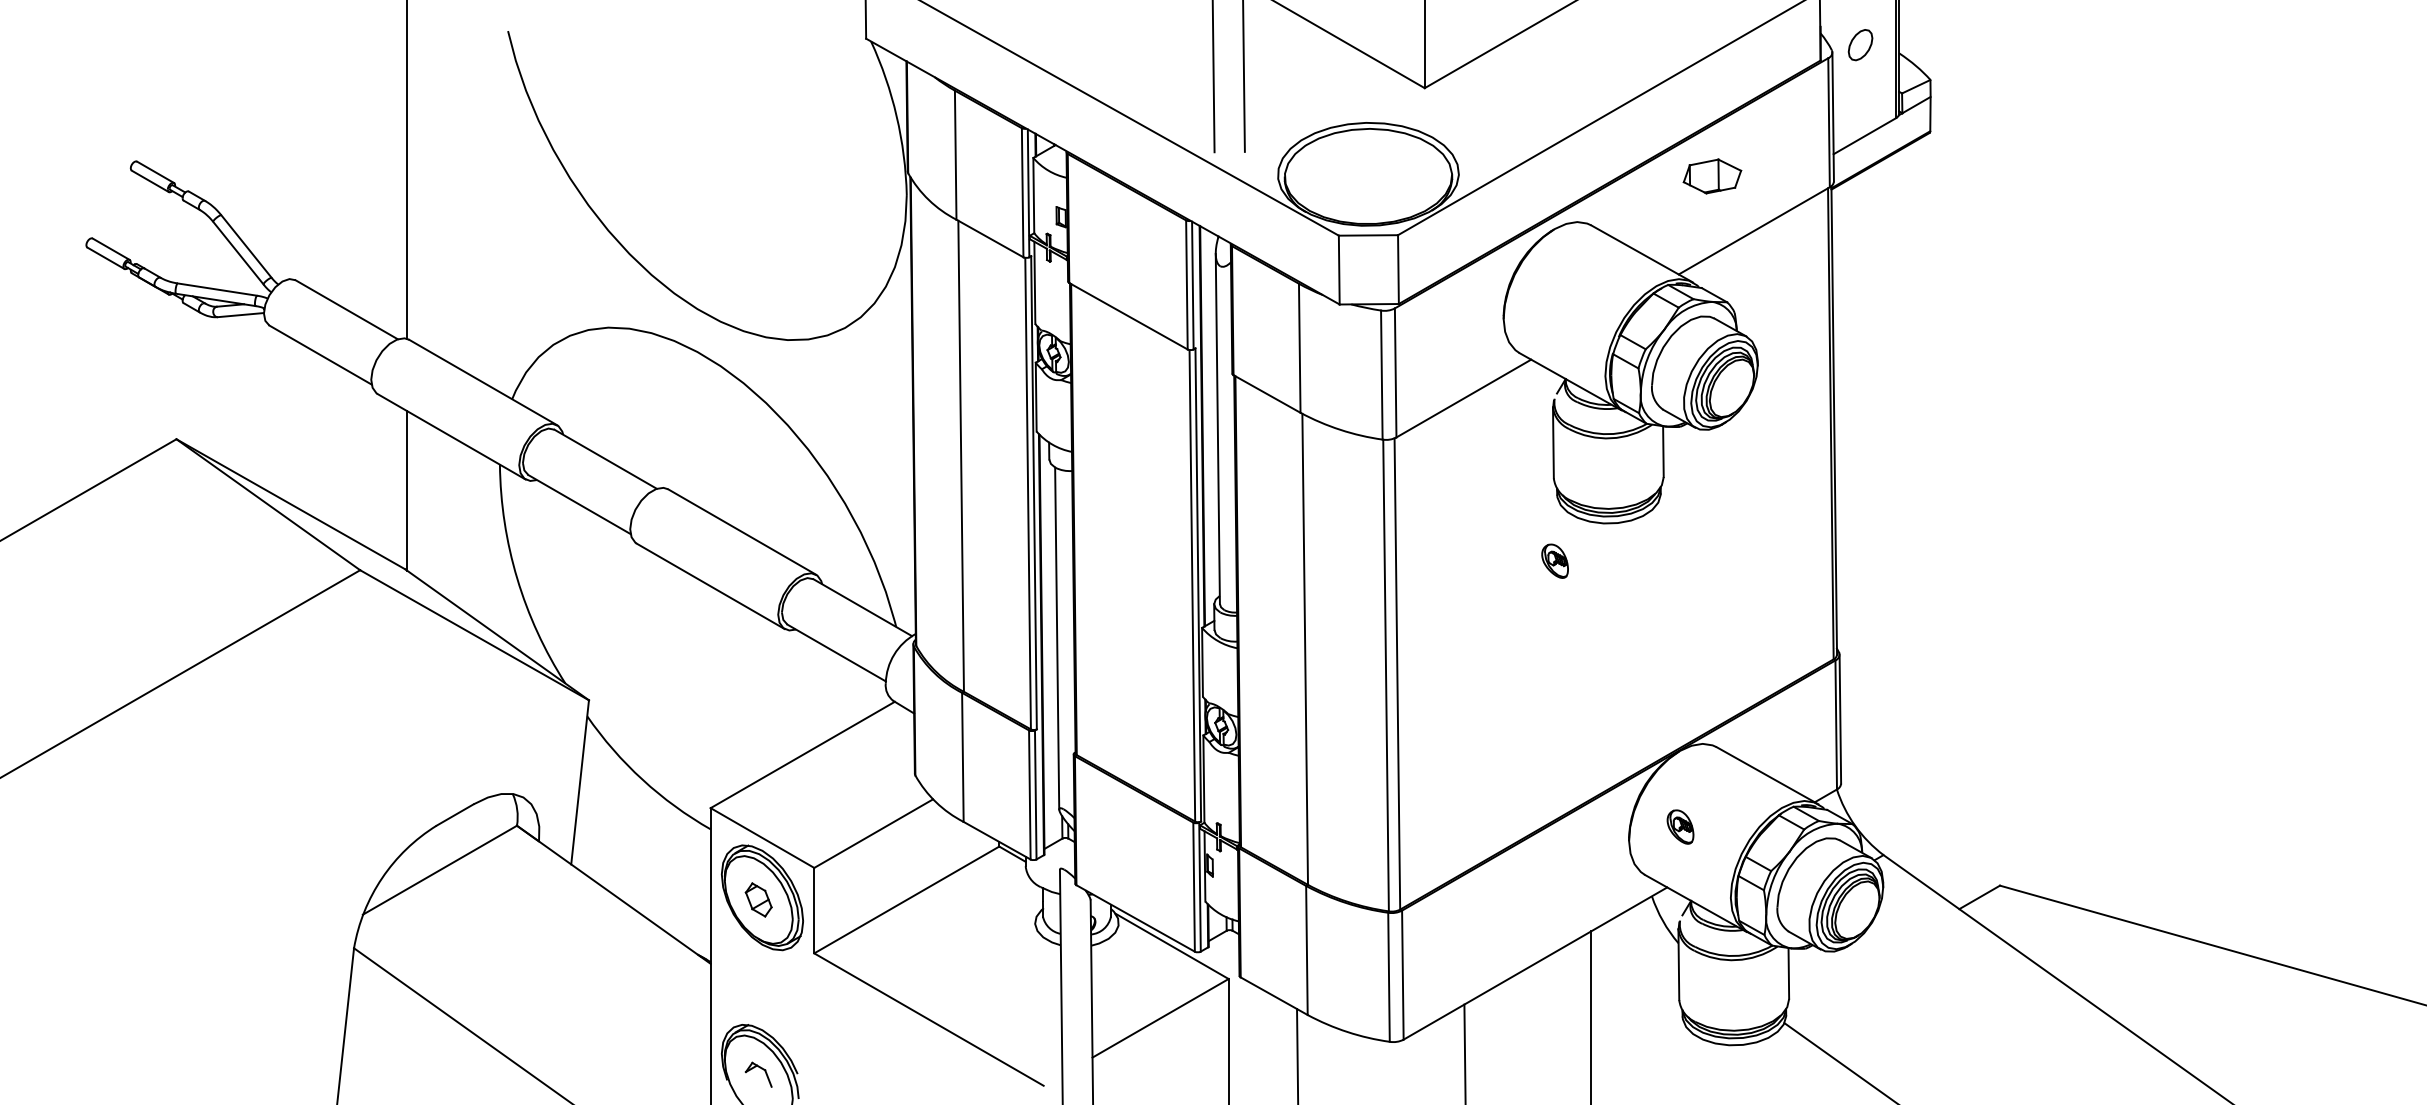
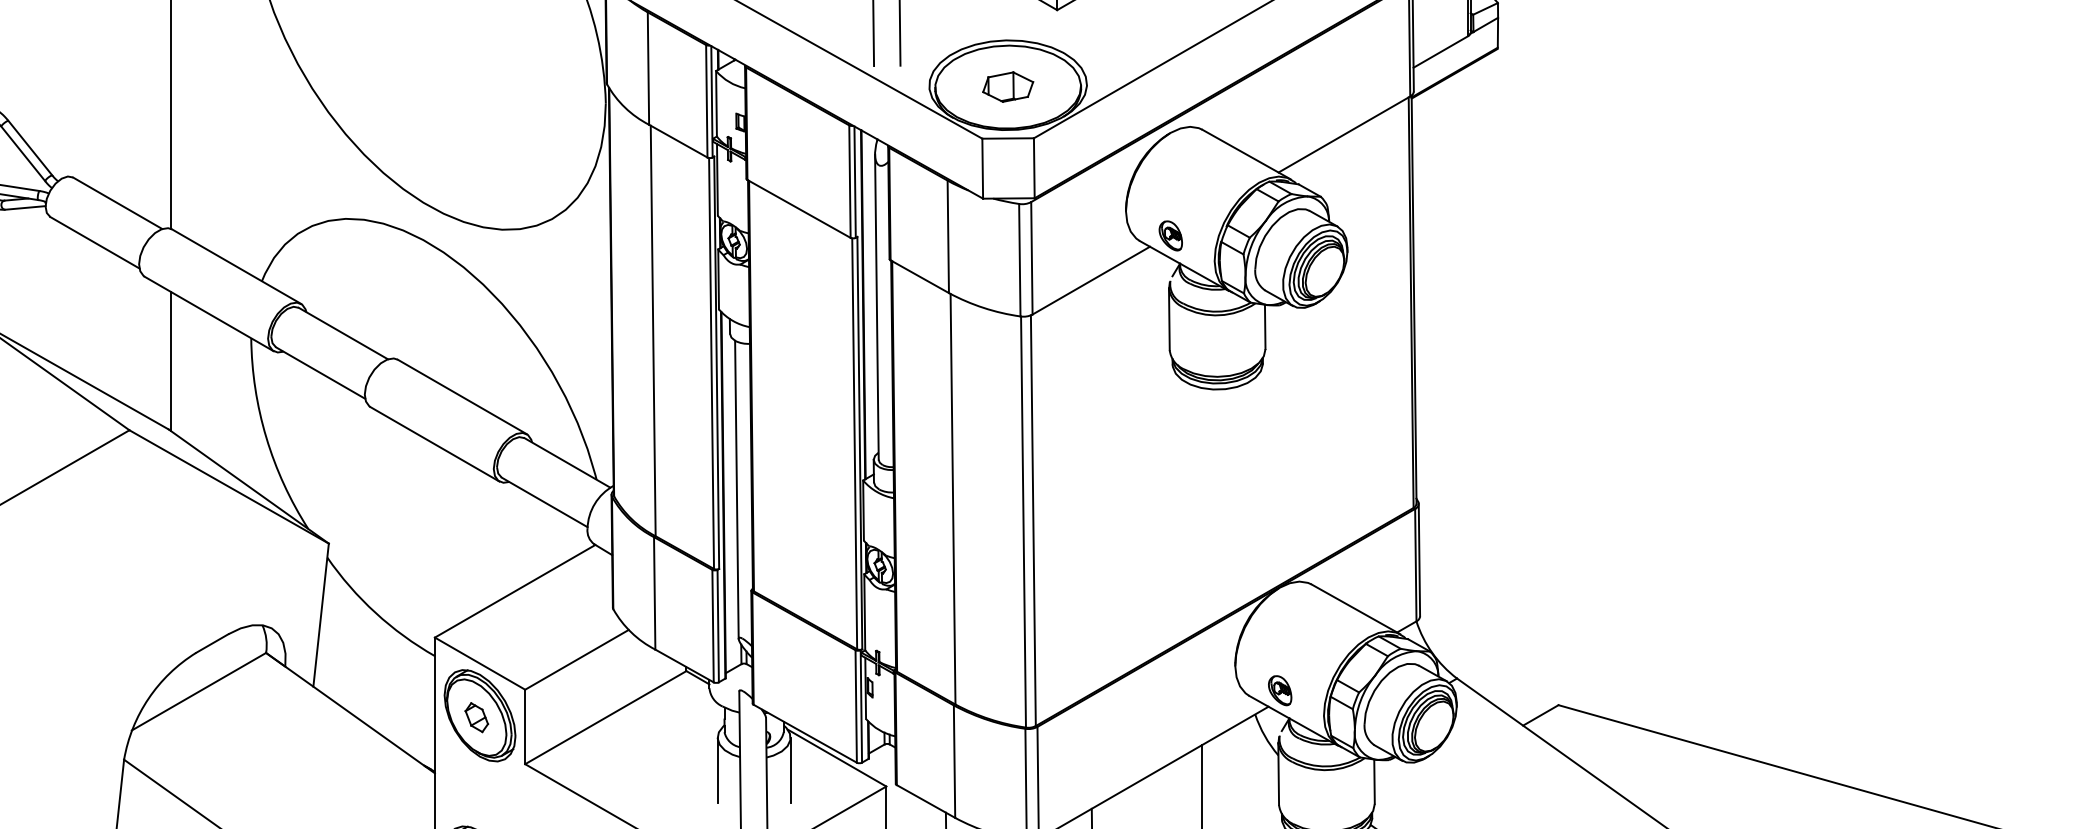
part: (1712, 176) -> (1008, 87), moved
part: (1554, 560) -> (1170, 235), moved
part: (1680, 826) -> (1280, 690), moved
line: (1035, 960) -> (717, 770), added
line: (1118, 960) -> (790, 770), added

